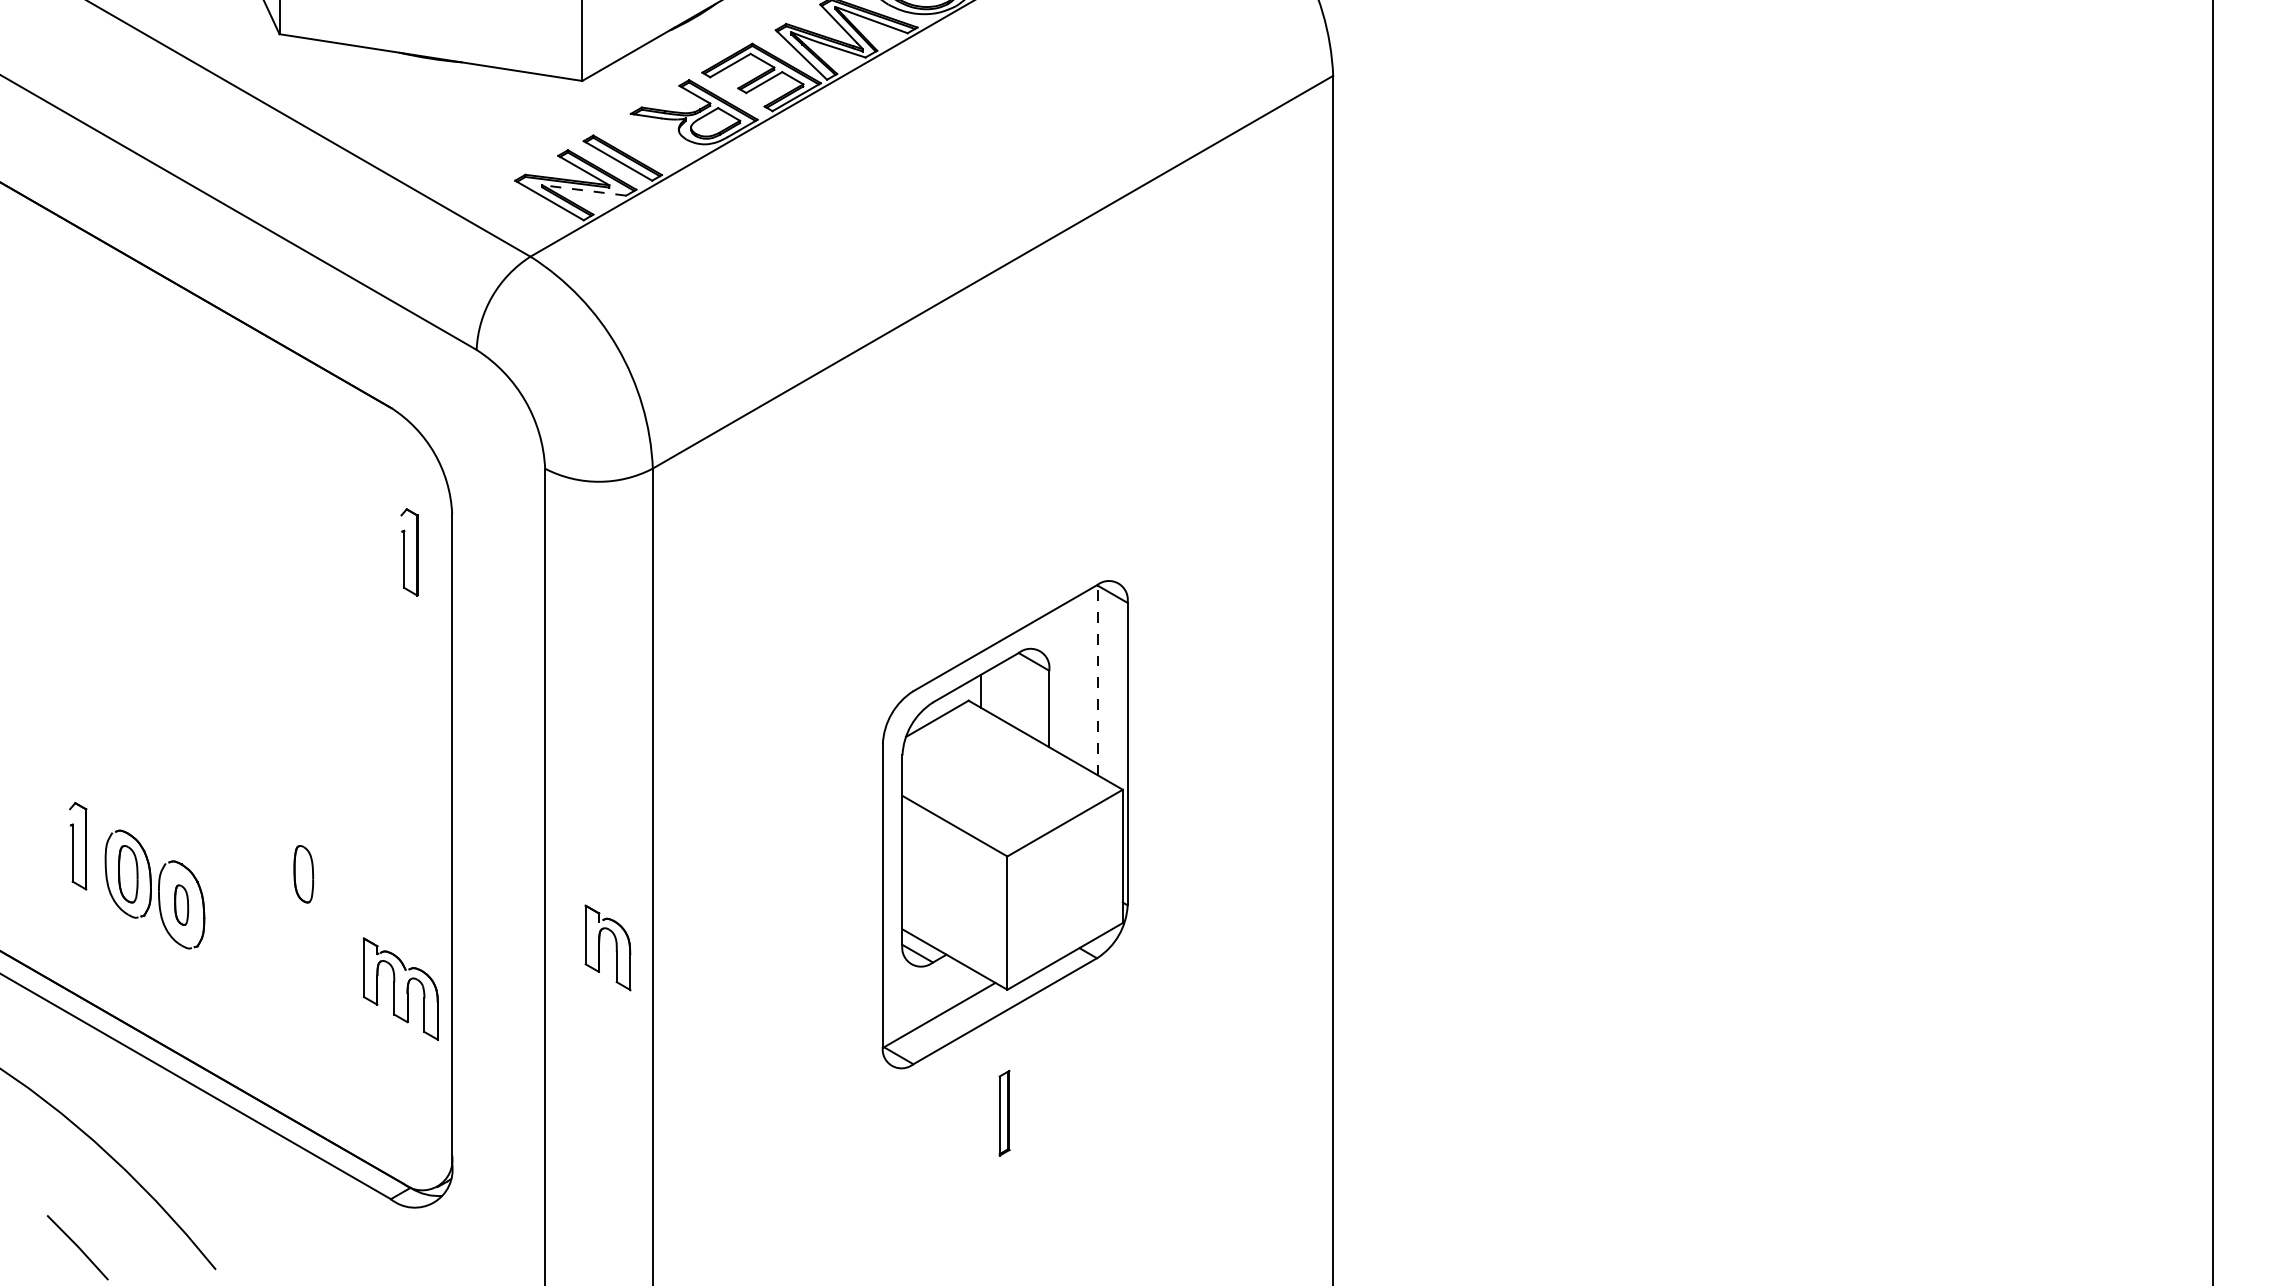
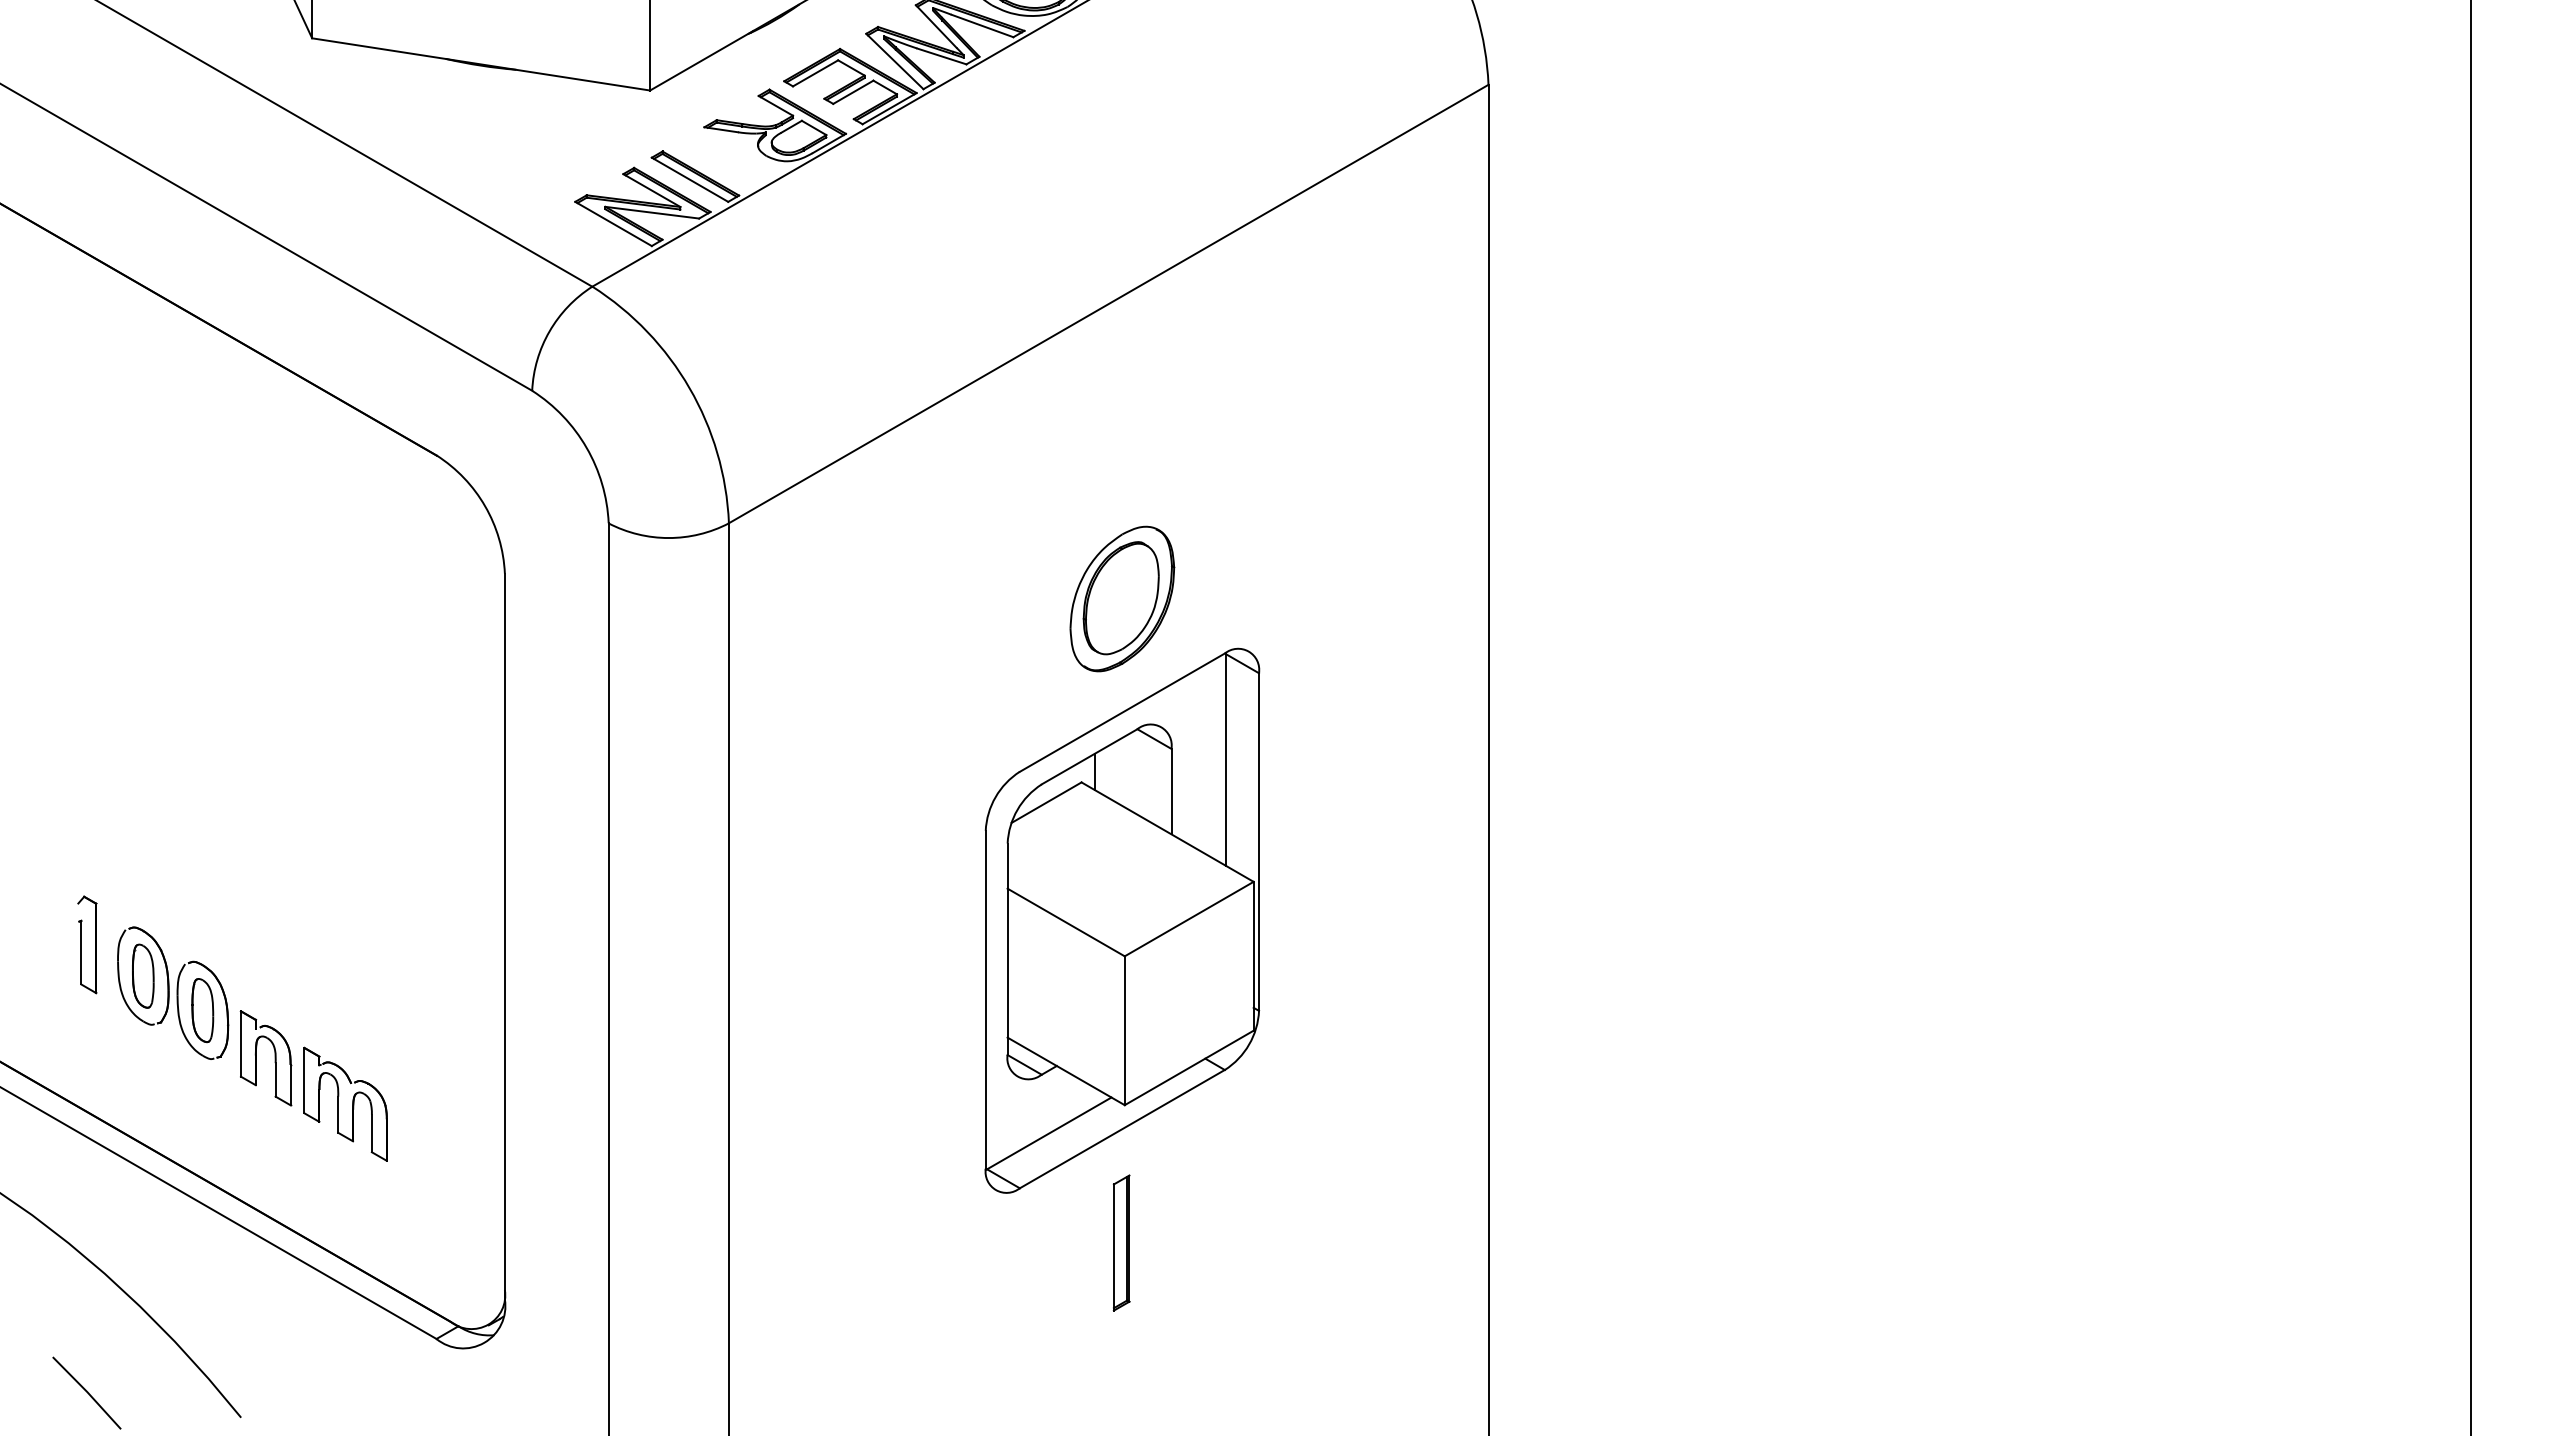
line: (583, 190) -> (651, 212), dashed -> solid
part: (1005, 535) -> (1122, 598), added
part: (409, 552) -> (457, 616), removed
line: (1098, 681) -> (1226, 760), dashed -> solid
part: (304, 873) -> (339, 975), removed
part: (181, 904) -> (202, 1010), size x1.43
part: (599, 947) -> (256, 1058), moved
part: (394, 988) -> (338, 1103), moved
part: (1004, 1112) -> (1121, 1242), size x1.43

